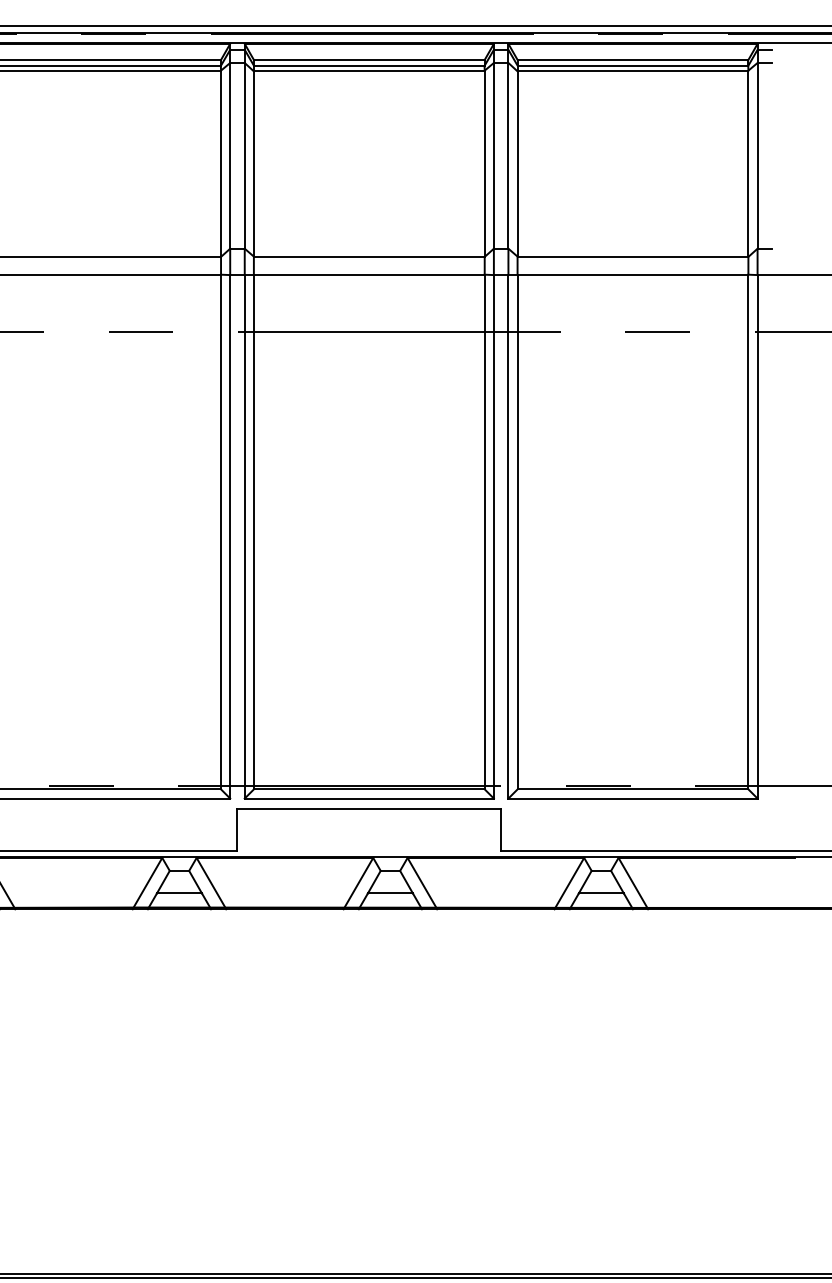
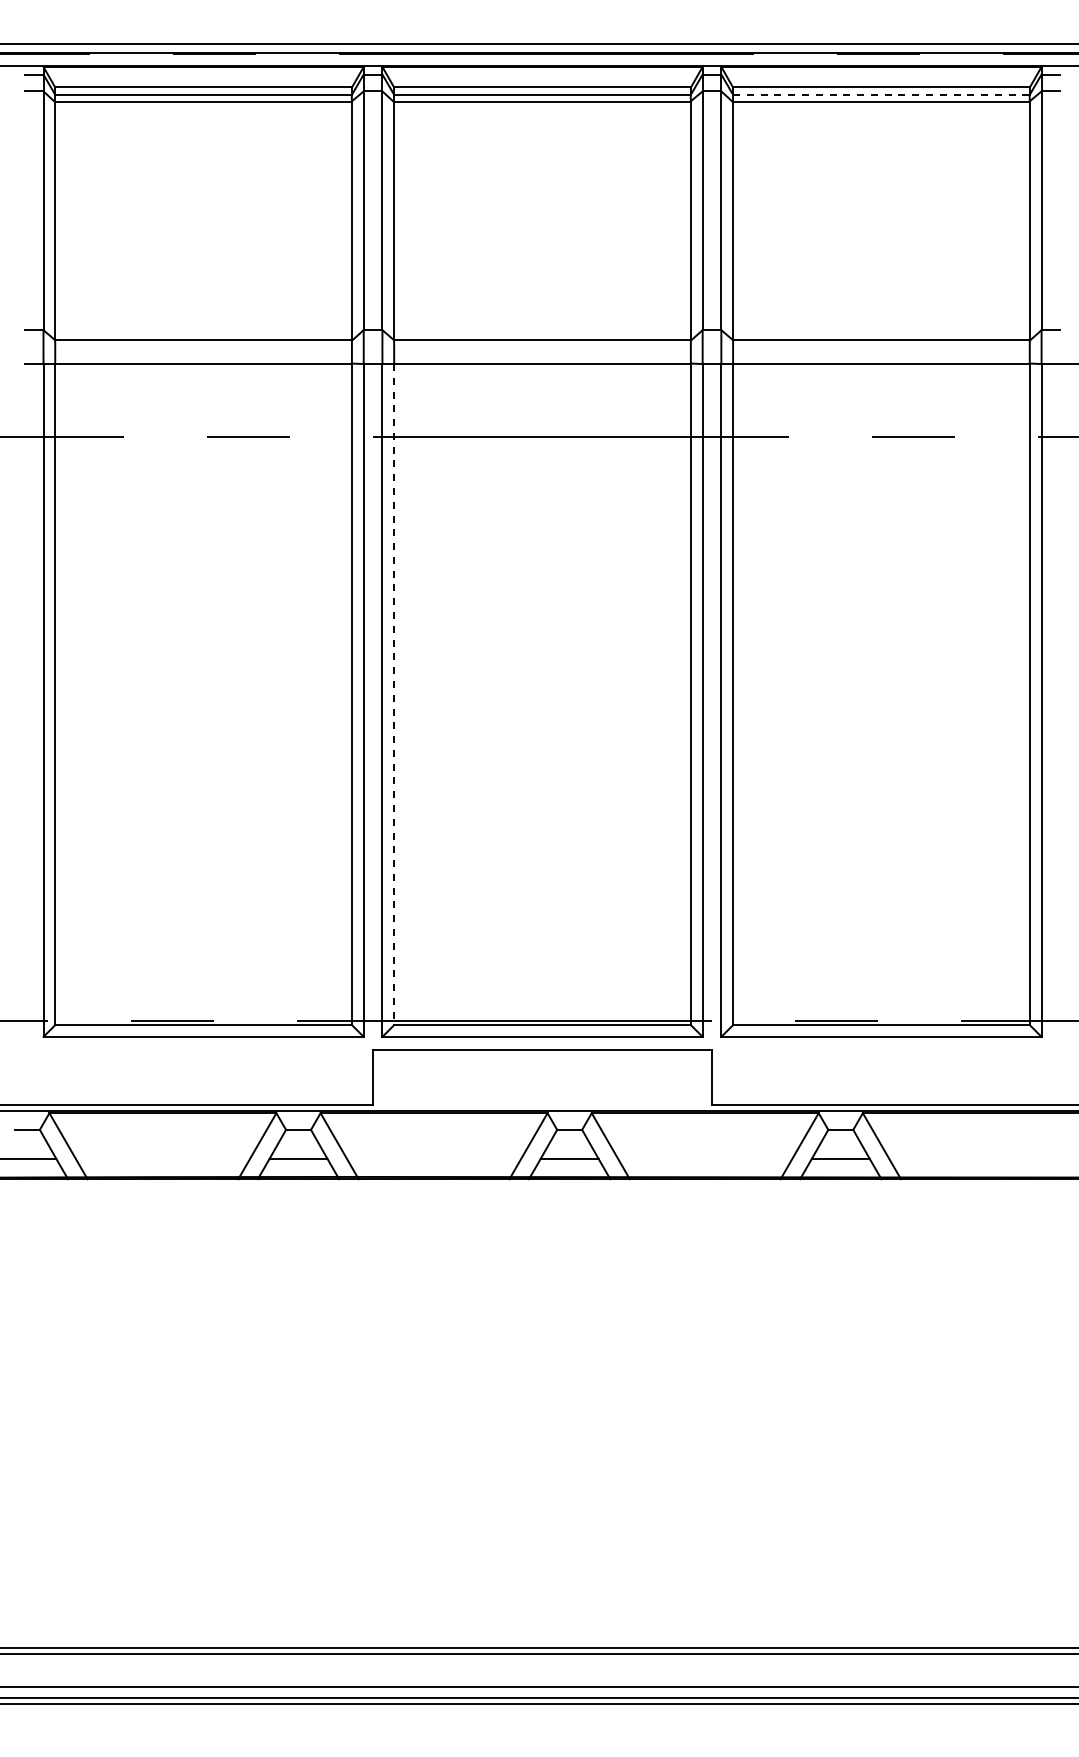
line: (633, 65) -> (881, 94), solid -> dashed
line: (254, 532) -> (394, 694), solid -> dashed

